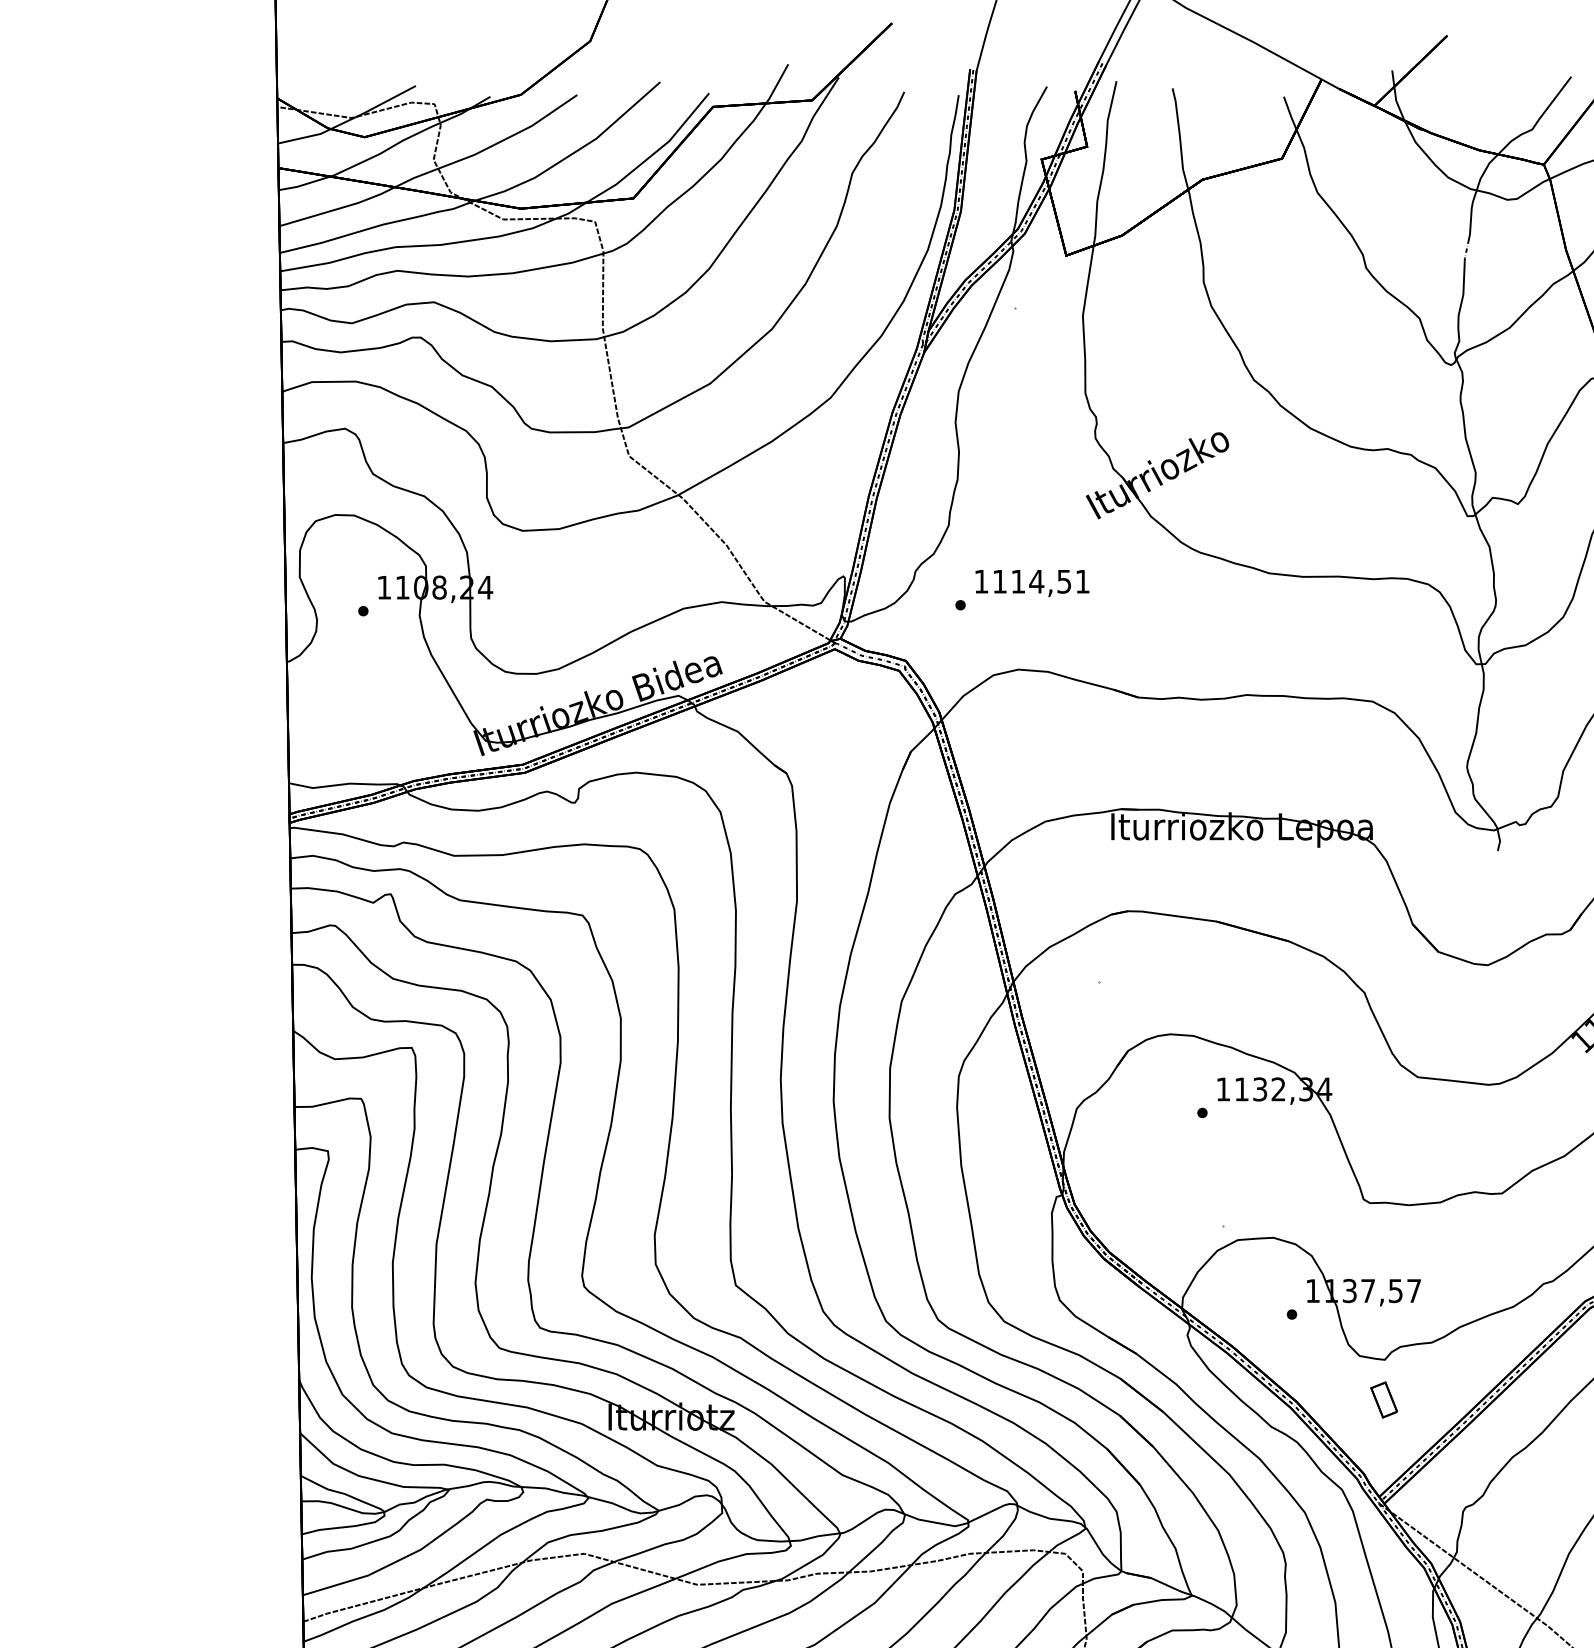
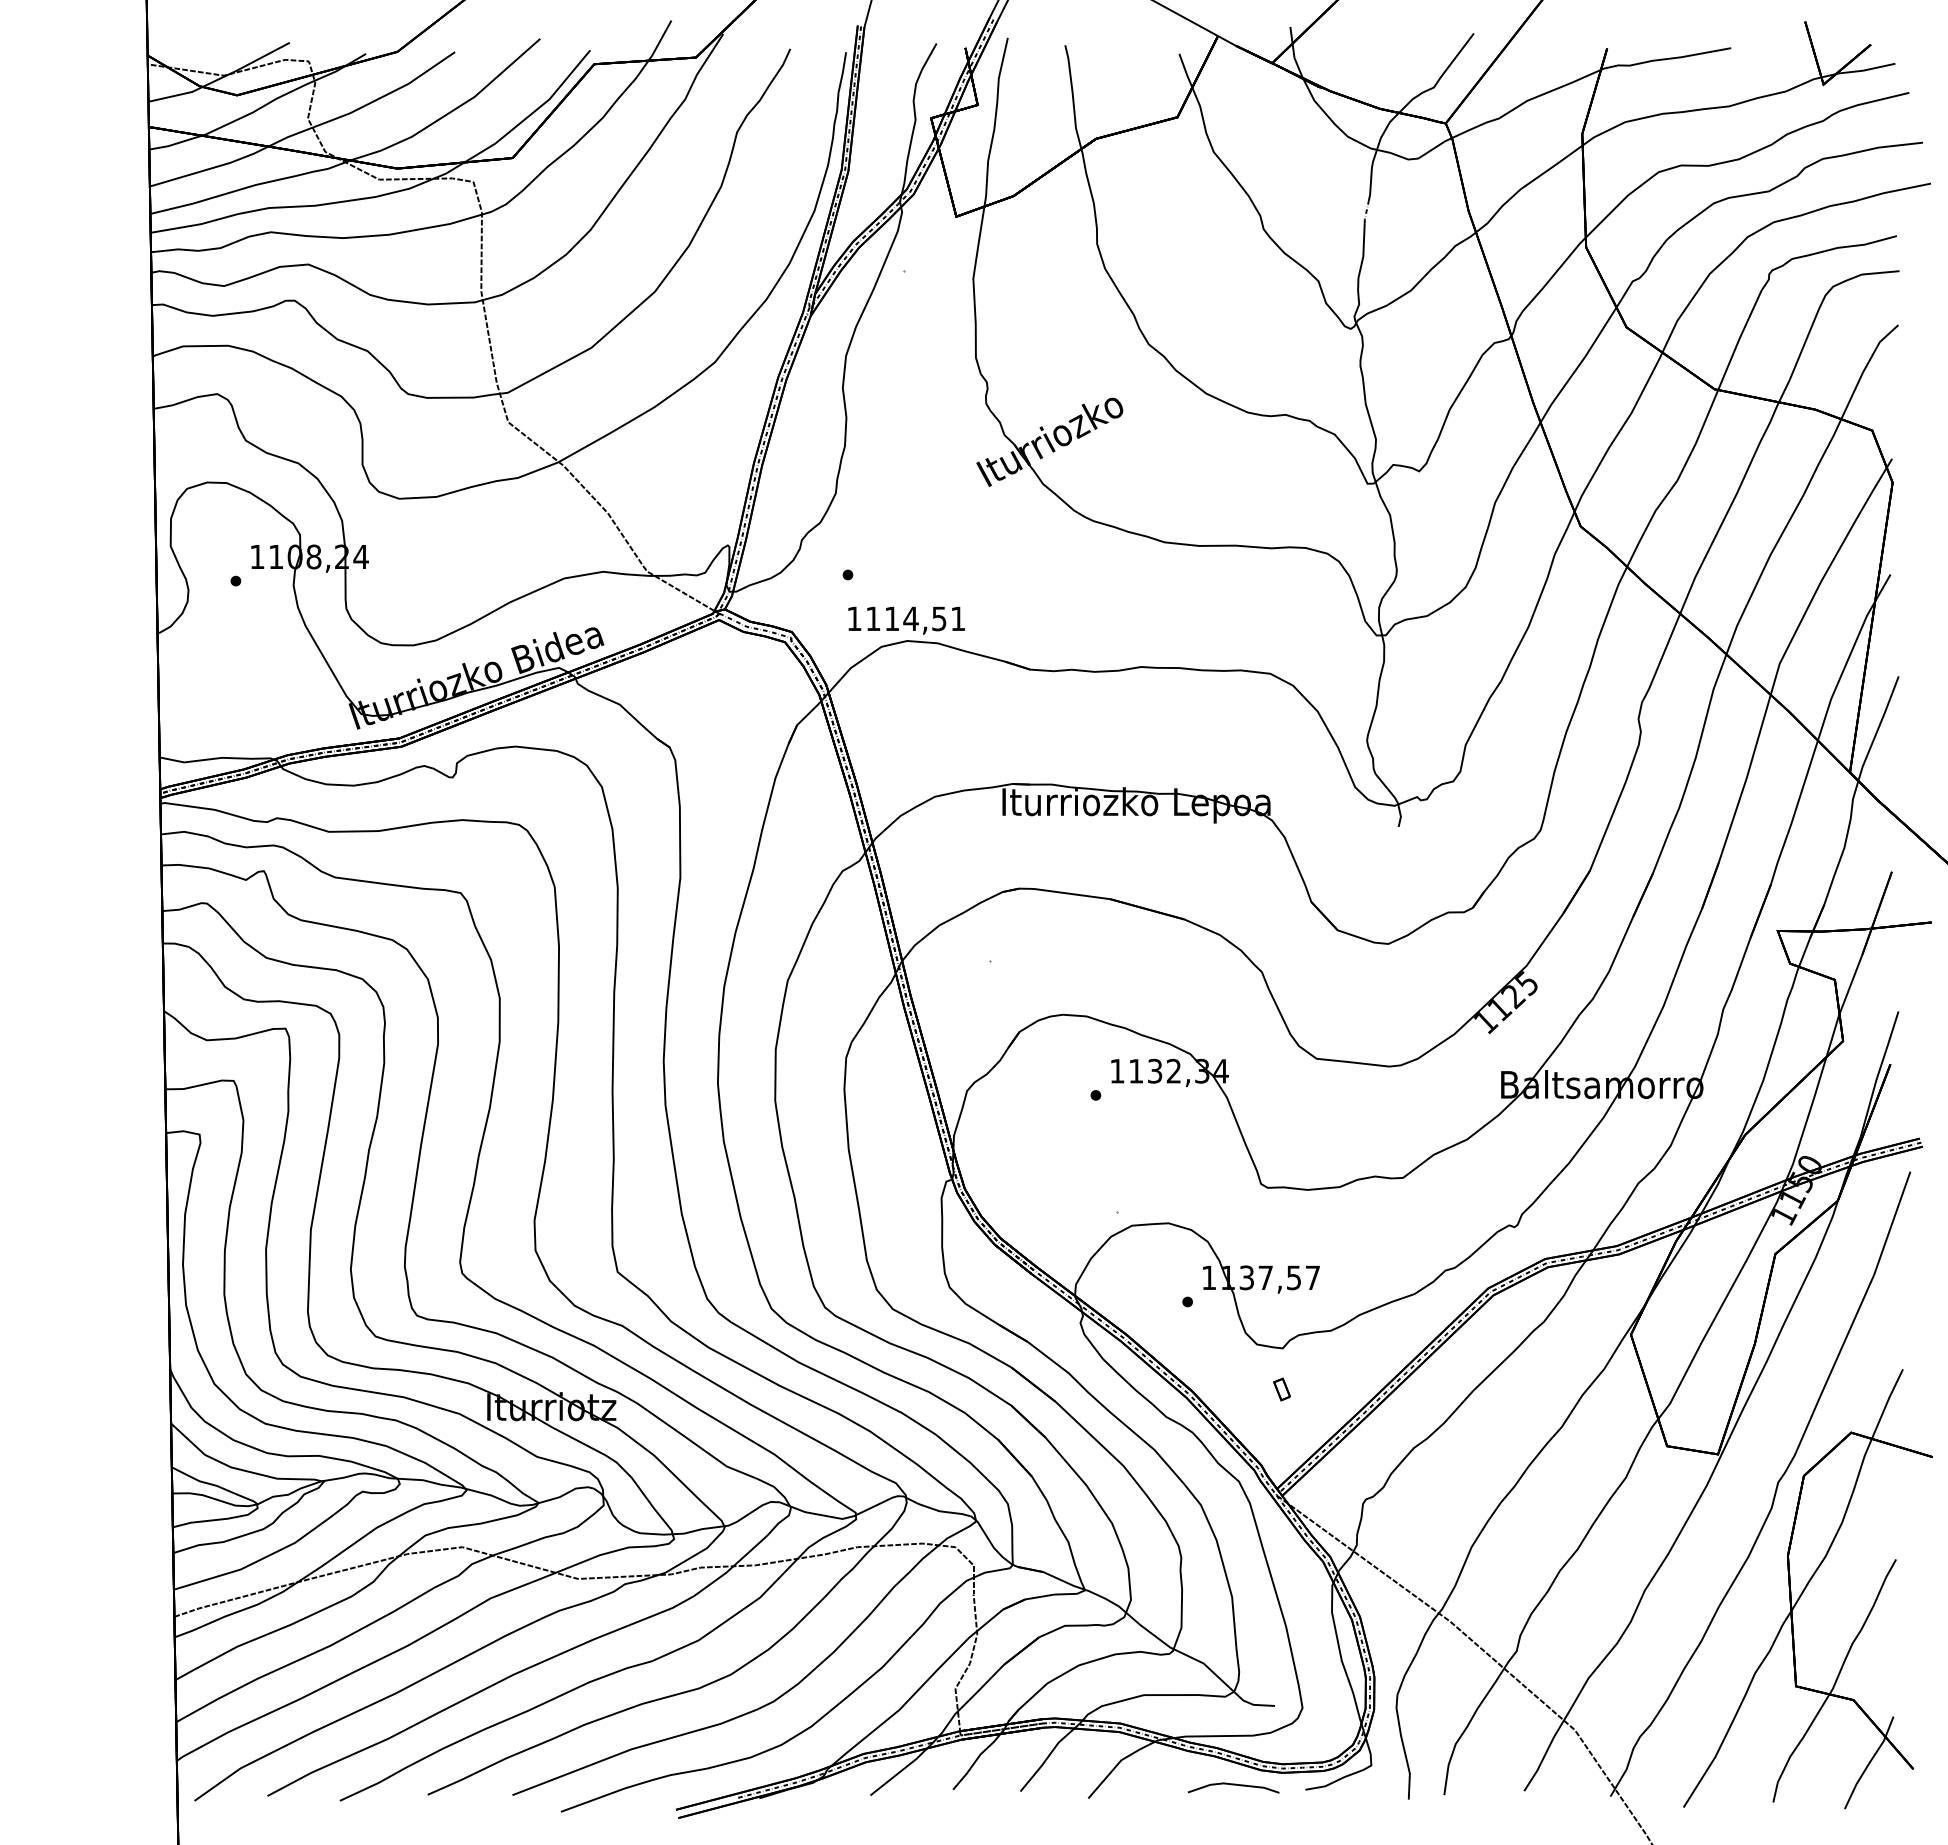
text: (1032, 583) -> (906, 620), moved
part: (1383, 1399) -> (1281, 1389), size x0.6

